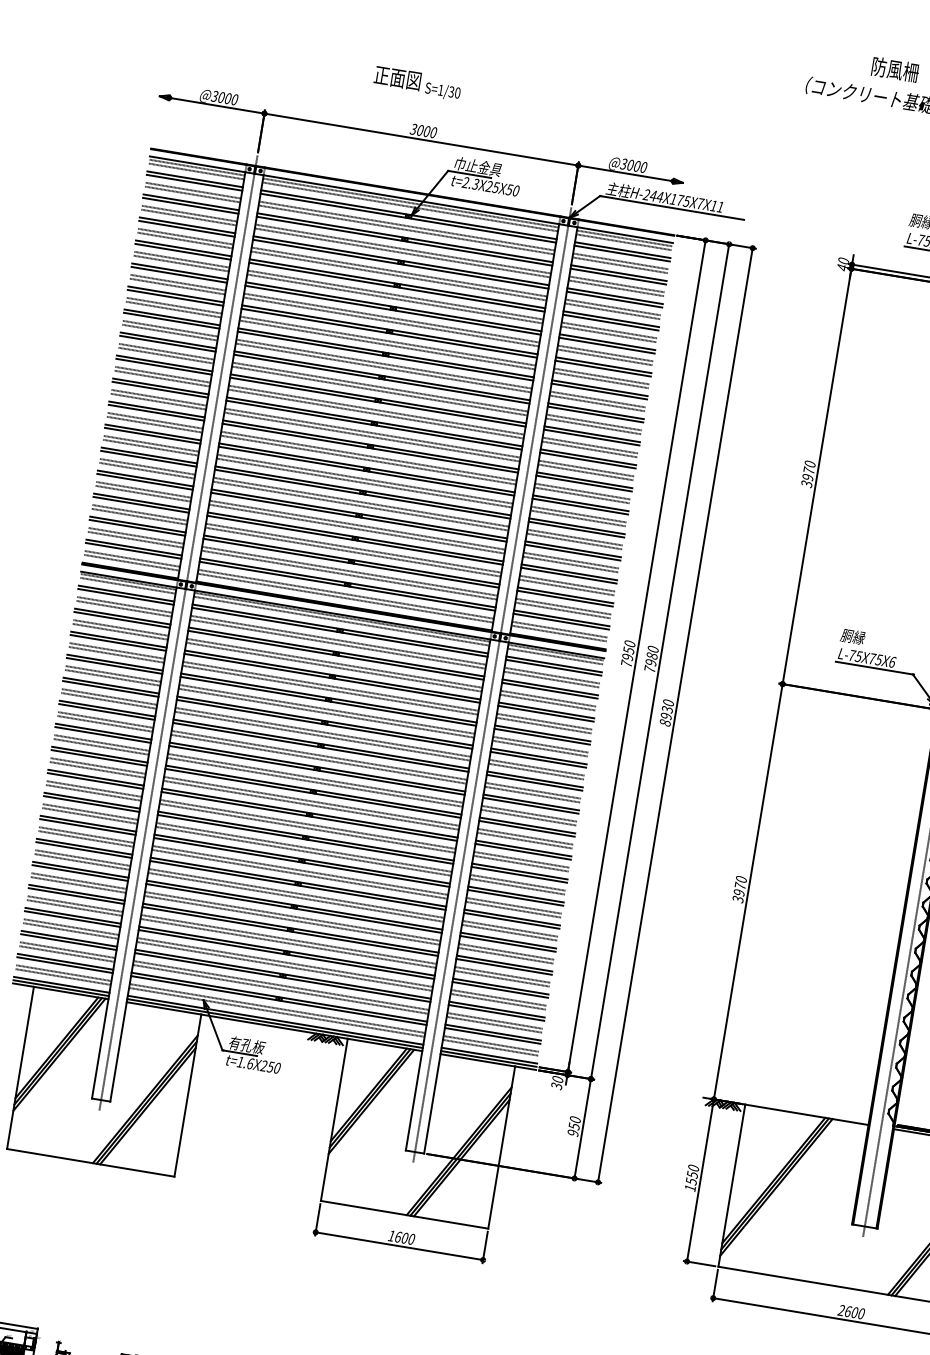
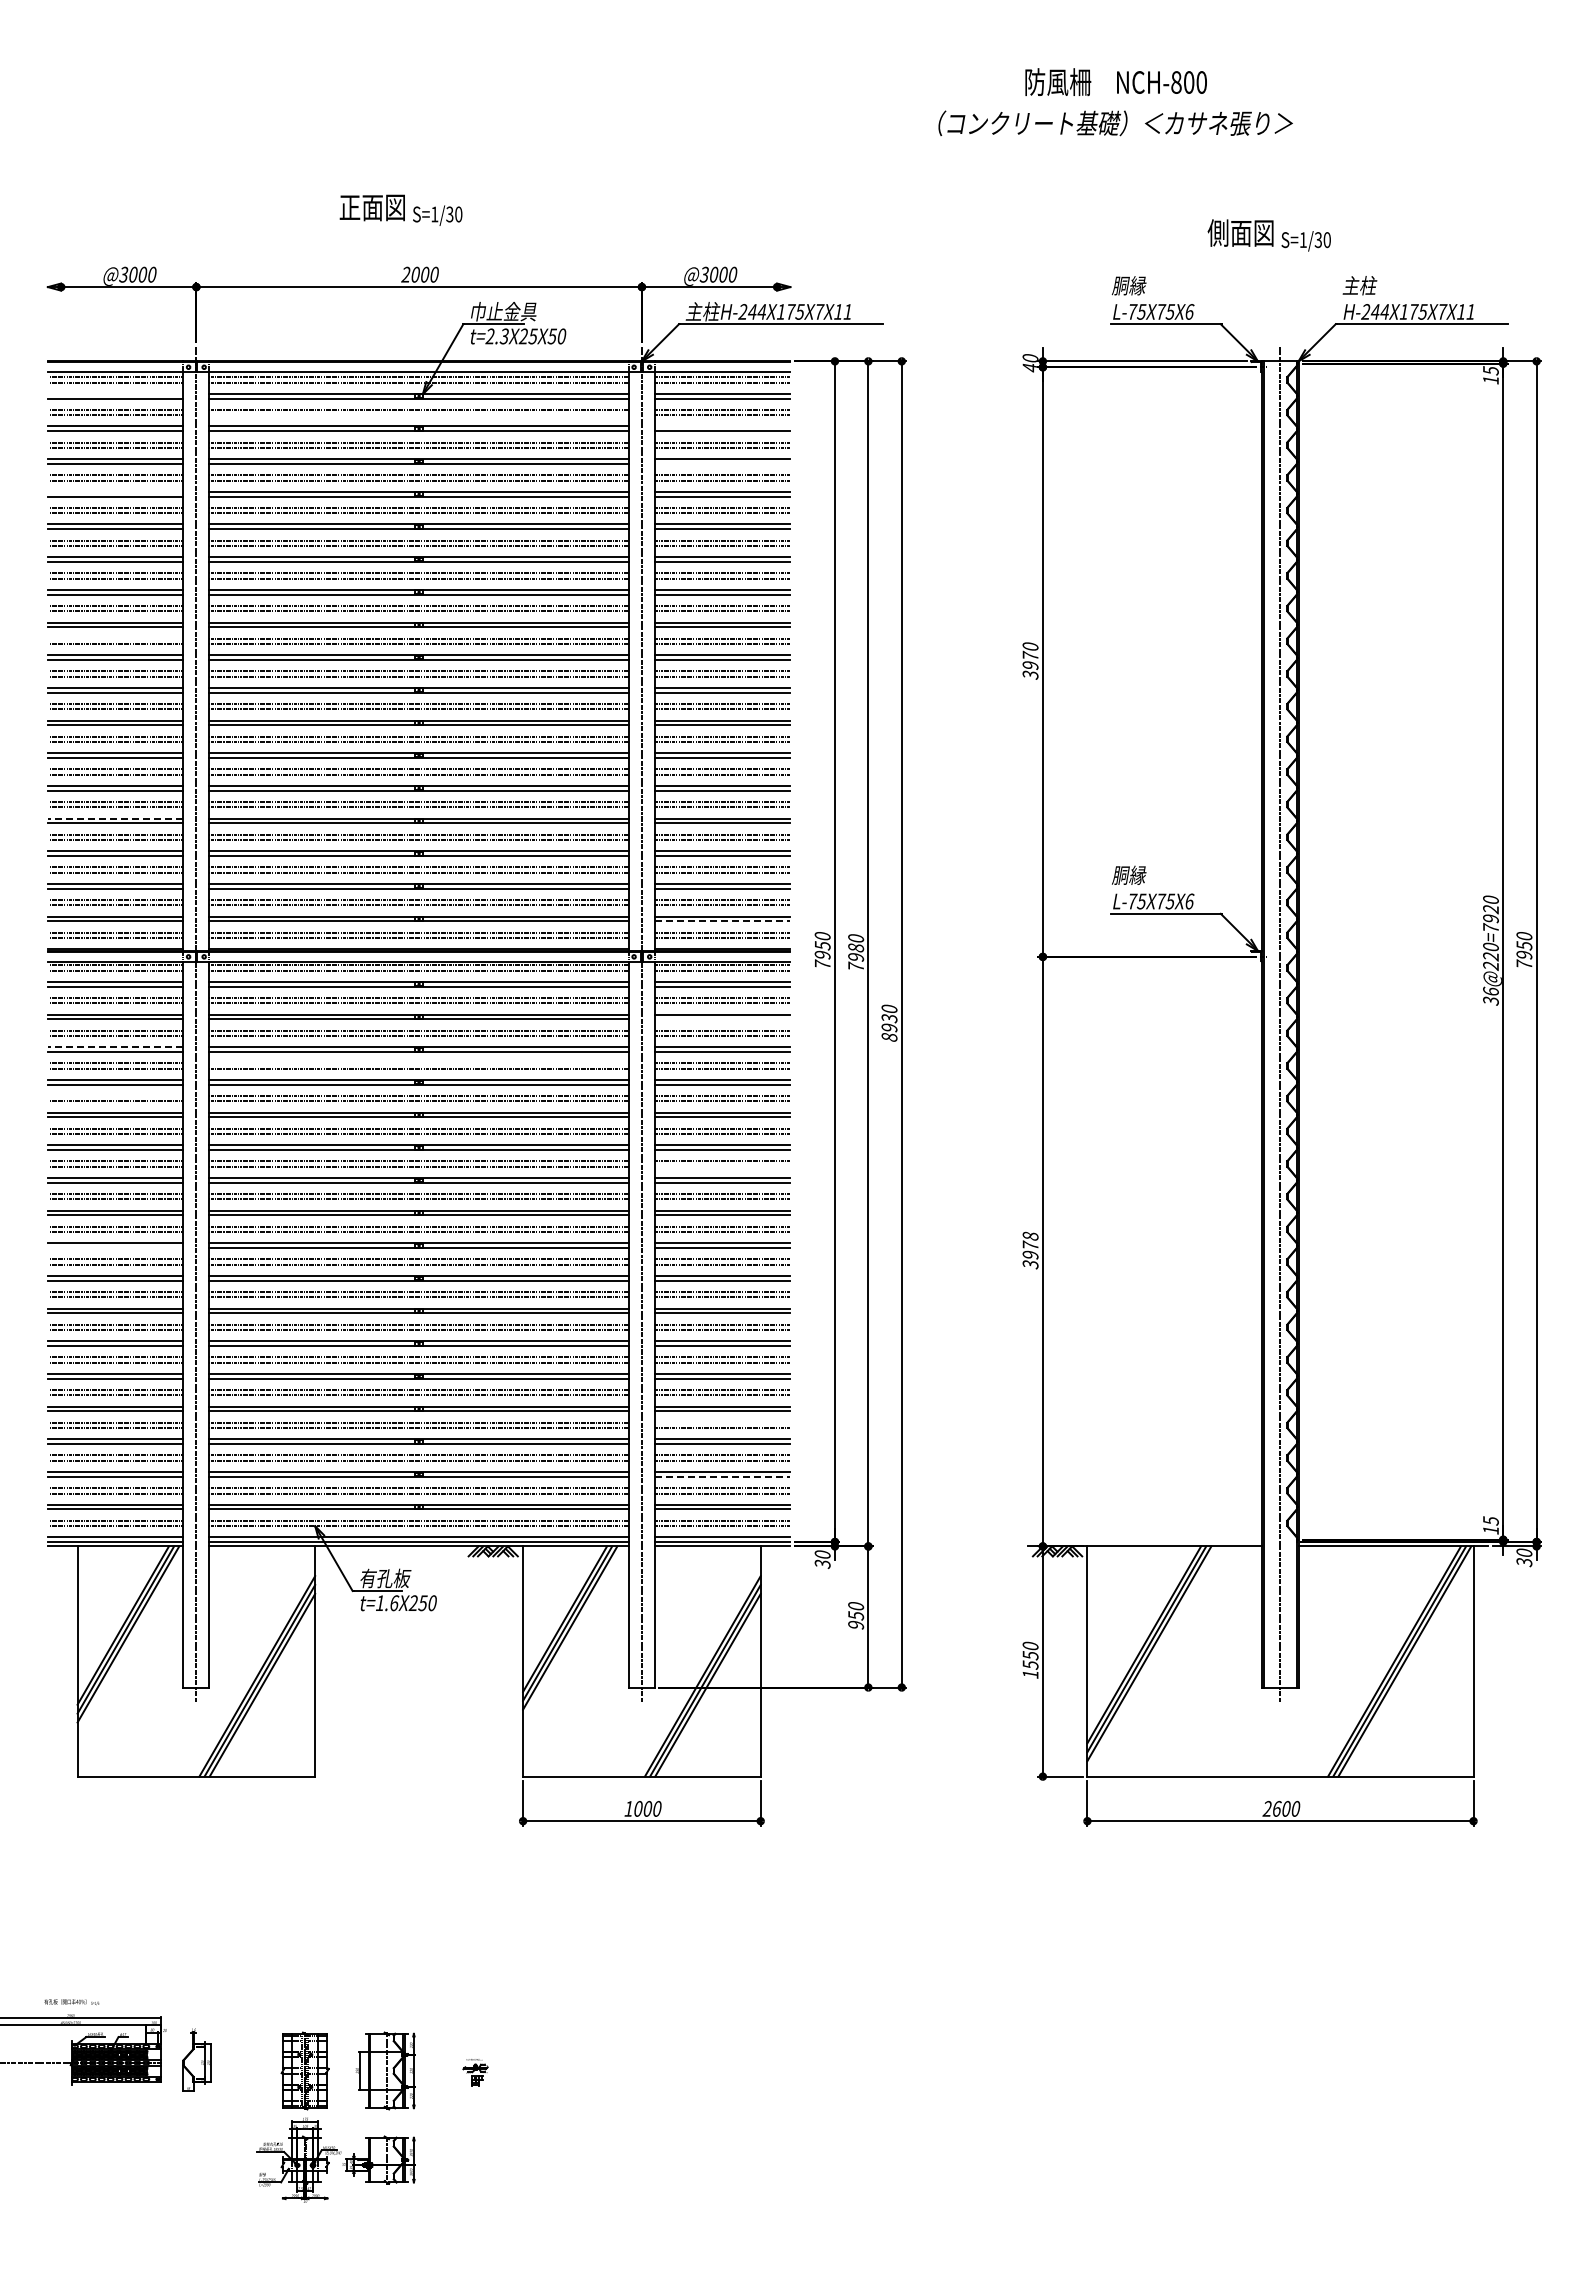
text: (413, 129) -> (405, 274), 3000 -> 2000
line: (195, 179) -> (115, 393), removed
line: (405, 229) -> (418, 415), removed
line: (183, 248) -> (115, 491), removed
line: (618, 273) -> (722, 426), removed
line: (614, 299) -> (722, 464), removed
line: (166, 351) -> (115, 638), removed
line: (145, 478) -> (115, 818), solid -> dashed
line: (561, 621) -> (722, 921), solid -> dashed
line: (118, 639) -> (115, 1047), solid -> dashed
line: (113, 673) -> (115, 1095), removed
line: (330, 686) -> (418, 1063), removed
line: (549, 690) -> (722, 1019), removed
line: (95, 780) -> (115, 1247), removed
line: (532, 794) -> (722, 1166), removed
text: (741, 878) -> (1030, 1235), 3970 -> 3978
line: (502, 974) -> (722, 1422), removed
line: (496, 1012) -> (722, 1476), solid -> dashed
text: (398, 1236) -> (638, 1808), 1600 -> 1000

